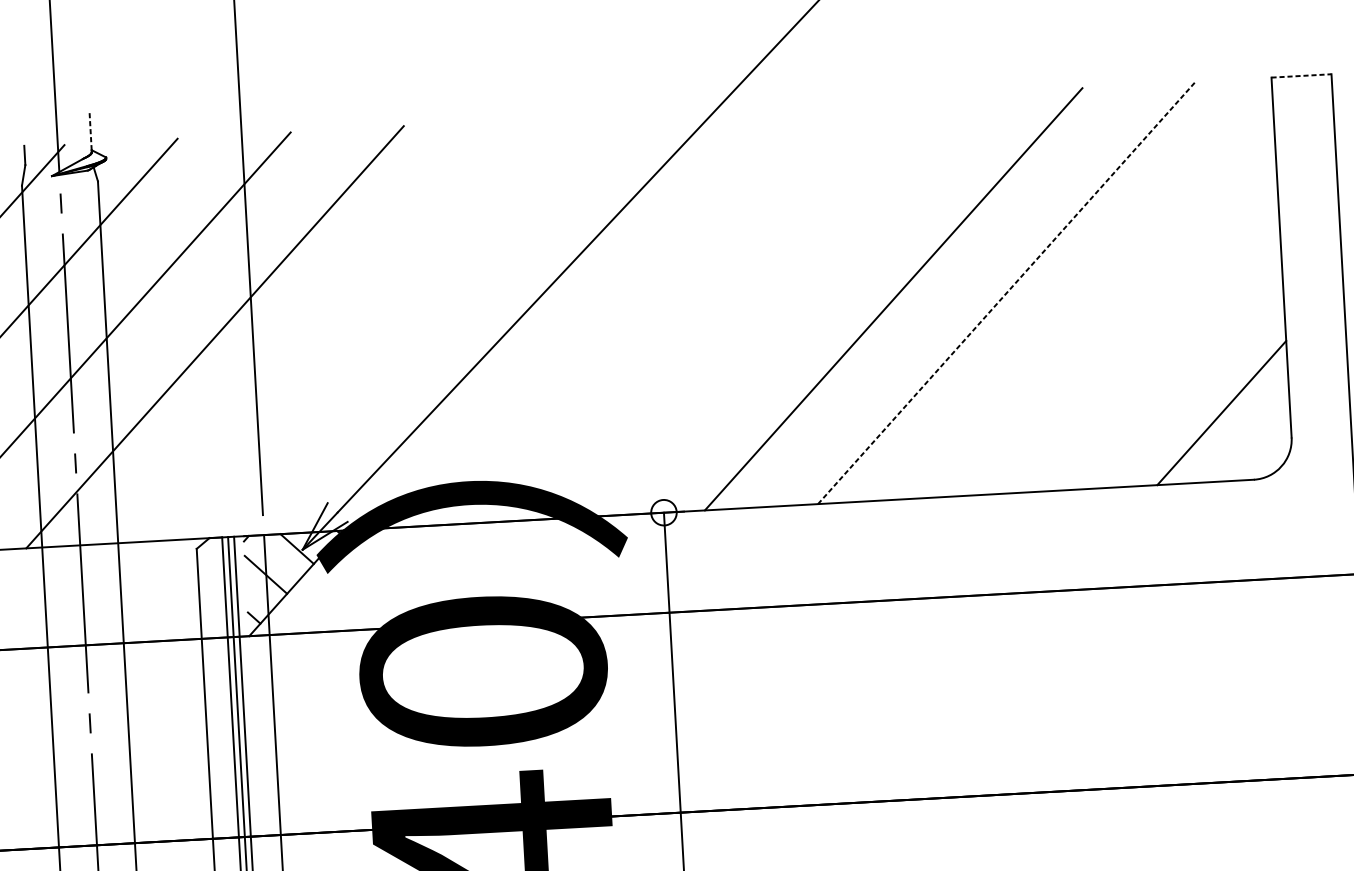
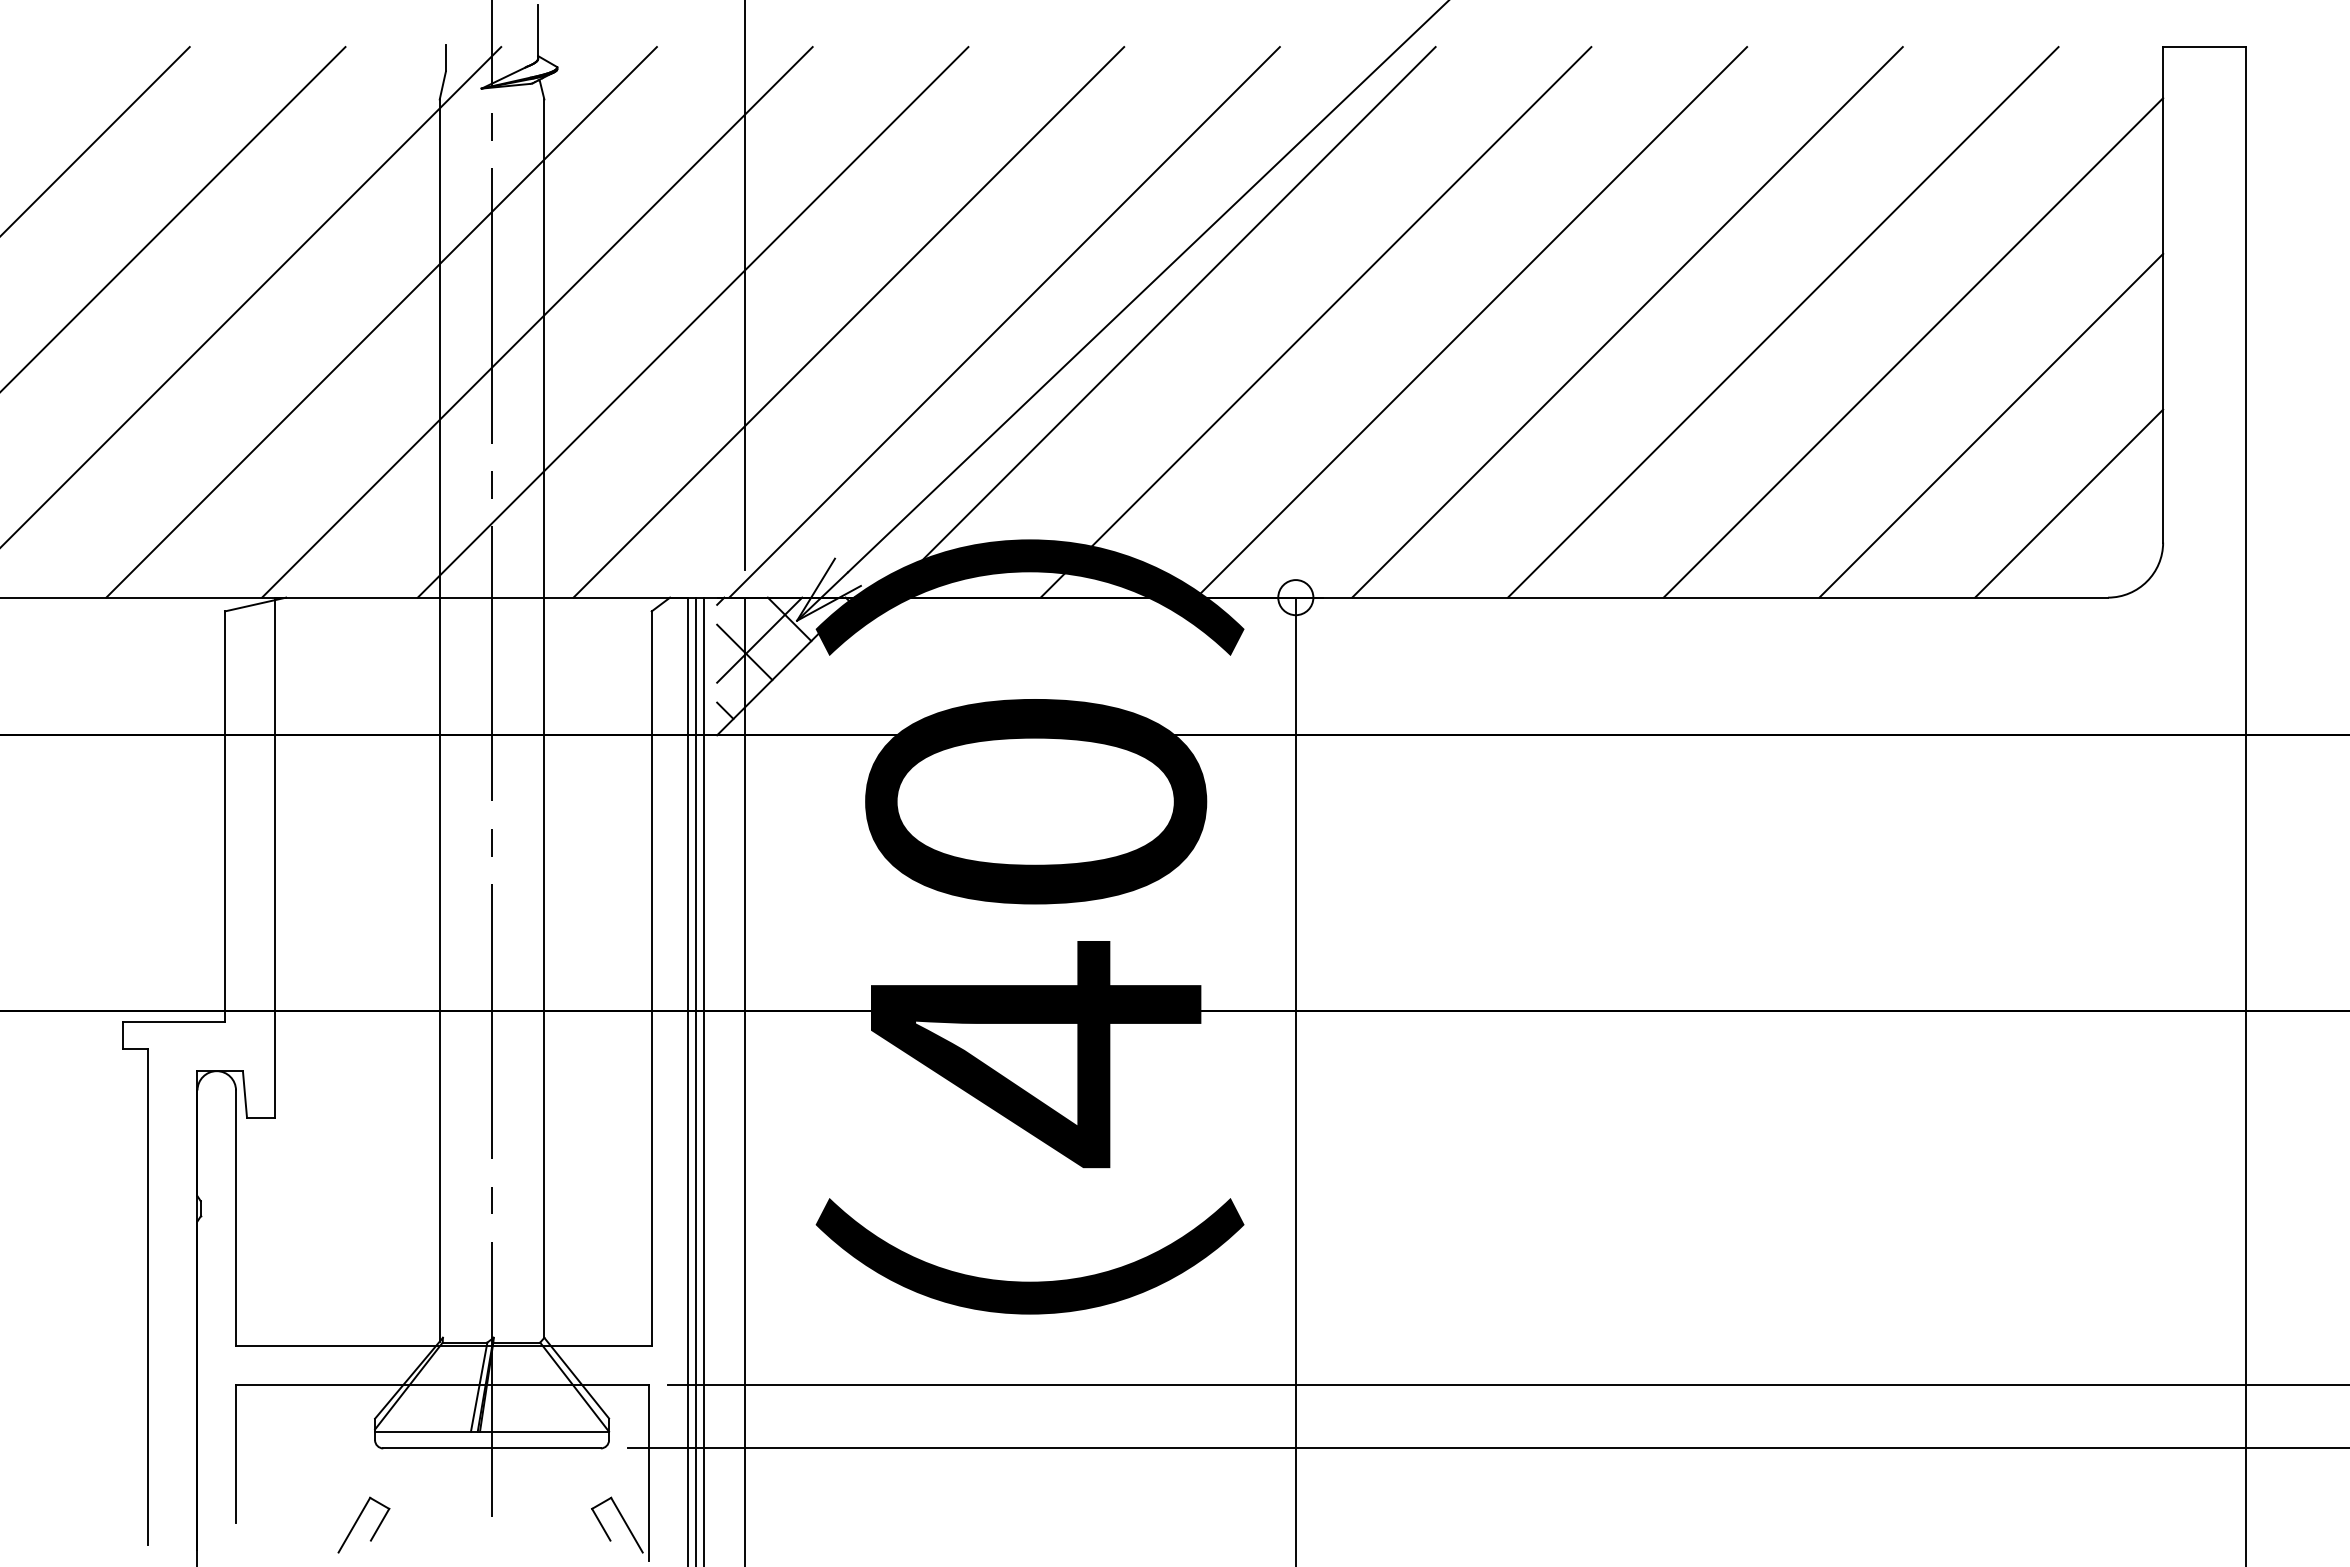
line: (1301, 76) -> (2204, 47), dashed -> solid
line: (90, 131) -> (538, 30), dashed -> solid
line: (1006, 292) -> (1783, 321), dashed -> solid
line: (780, 305) -> (1471, 322), added
line: (1102, 305) -> (1913, 347), added
line: (667, 312) -> (1315, 322), added
line: (554, 318) -> (1160, 322), added
line: (441, 324) -> (1004, 322), added
line: (327, 331) -> (848, 322), added
line: (1162, 359) -> (1991, 425), added
line: (276, 564) -> (759, 639), added

